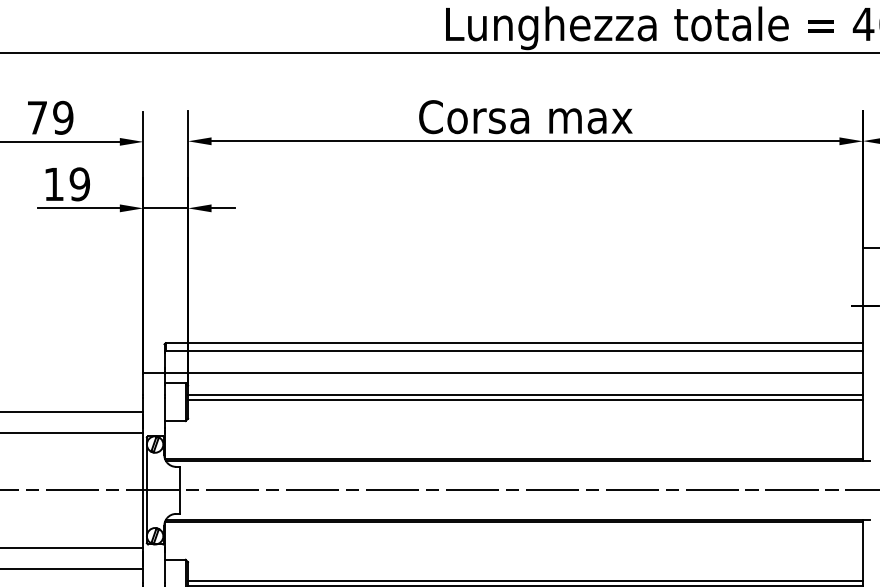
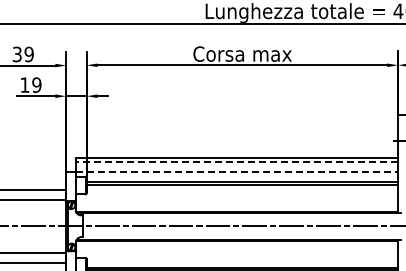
text: (35, 117) -> (16, 54), 79 -> 39
line: (512, 352) -> (236, 162), solid -> dashed
line: (514, 373) -> (237, 172), solid -> dashed

